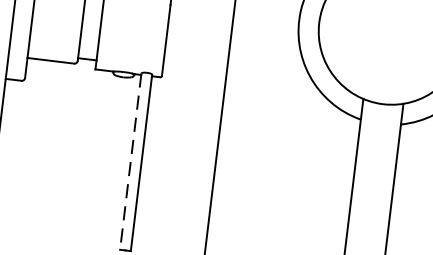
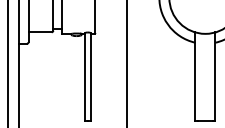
line: (131, 160) -> (85, 76), dashed -> solid

